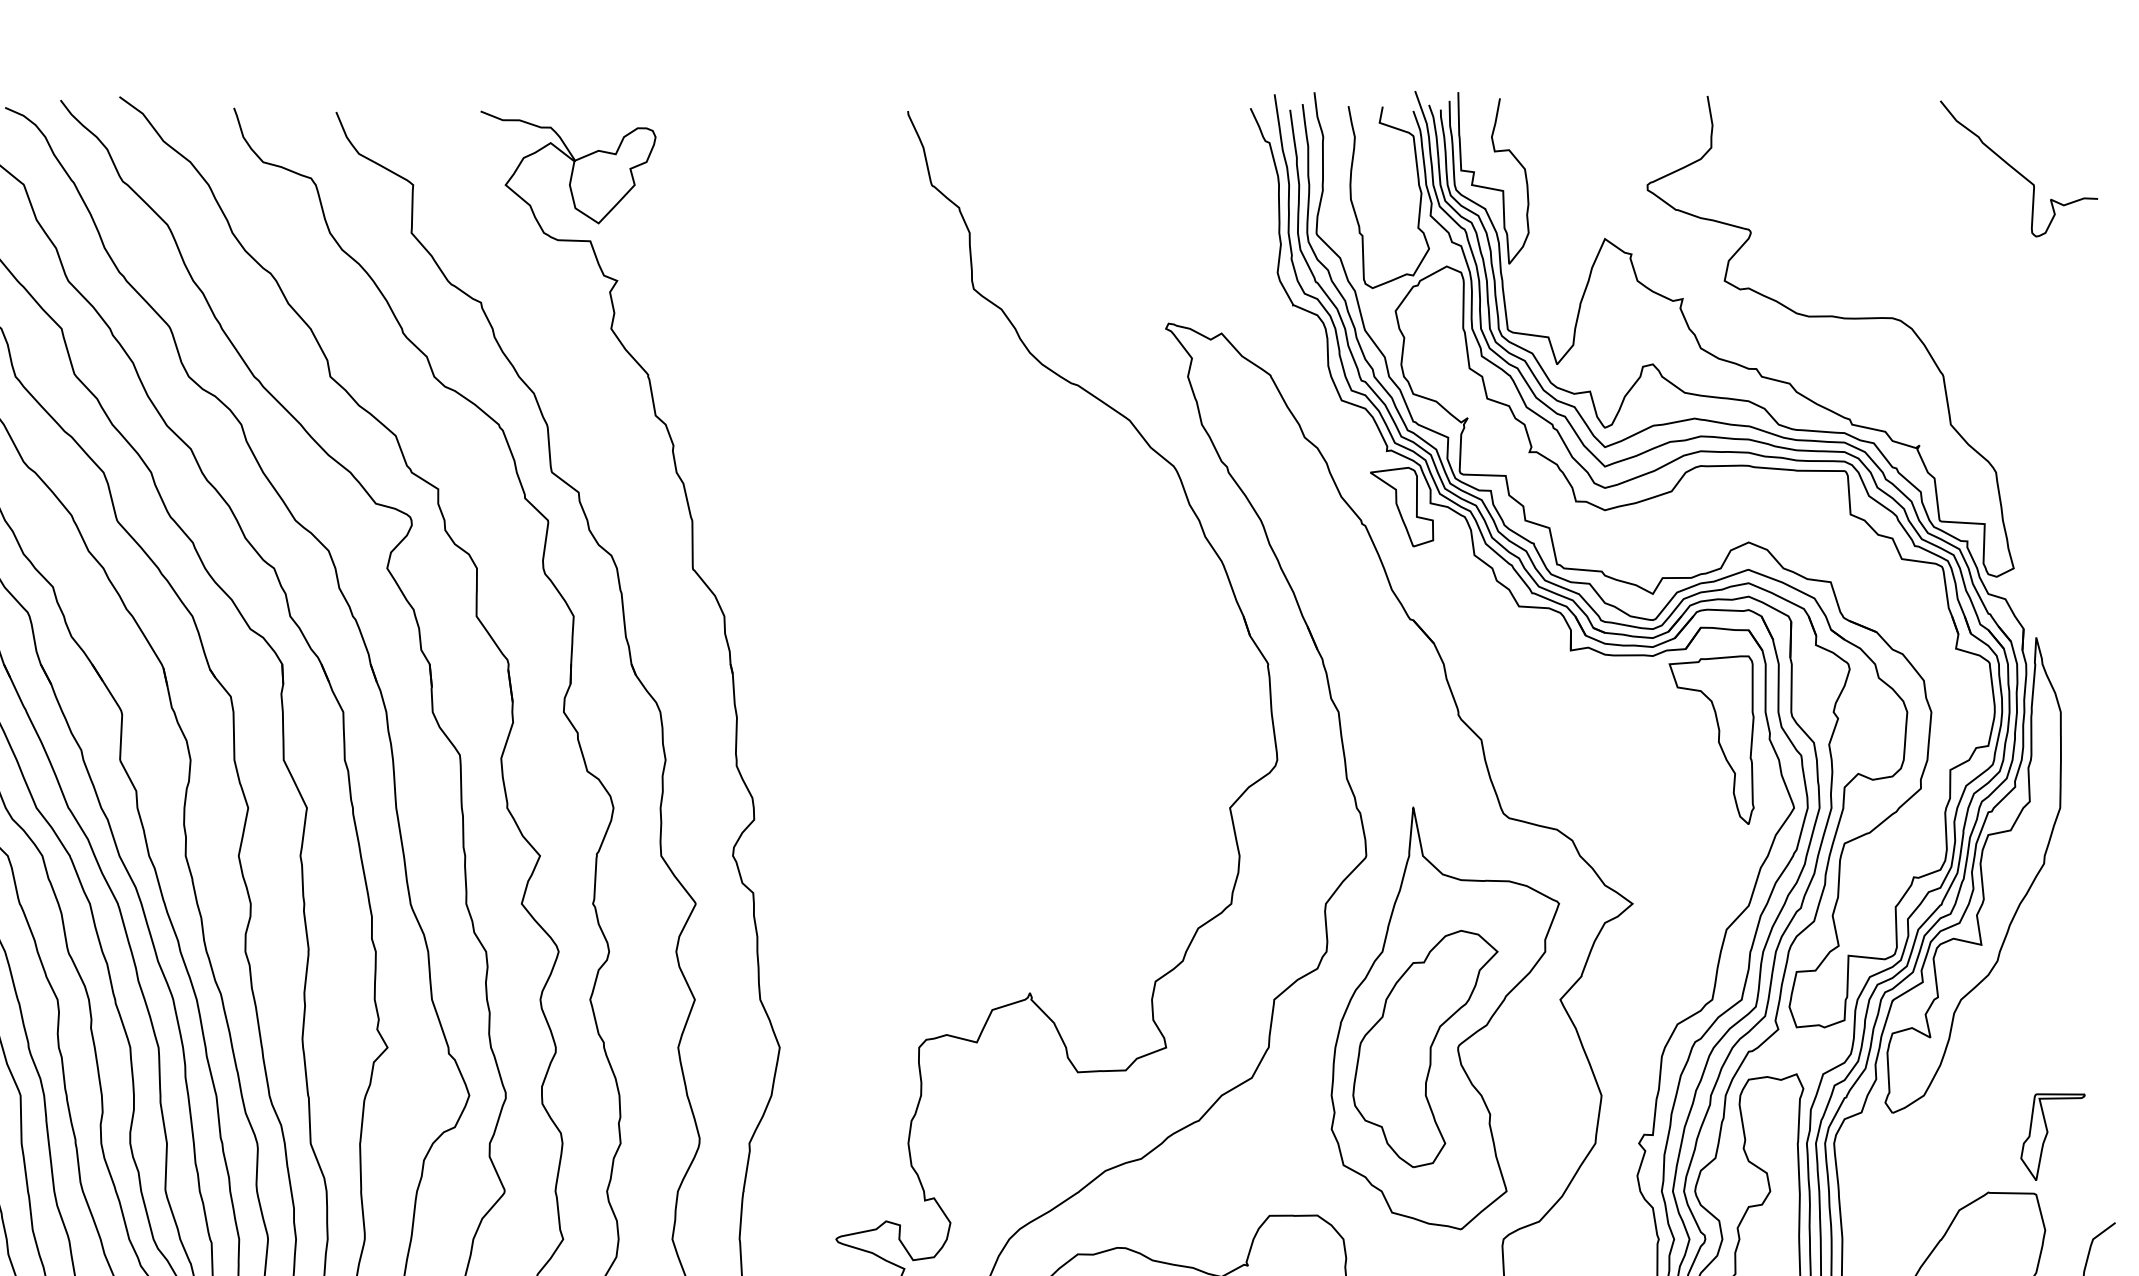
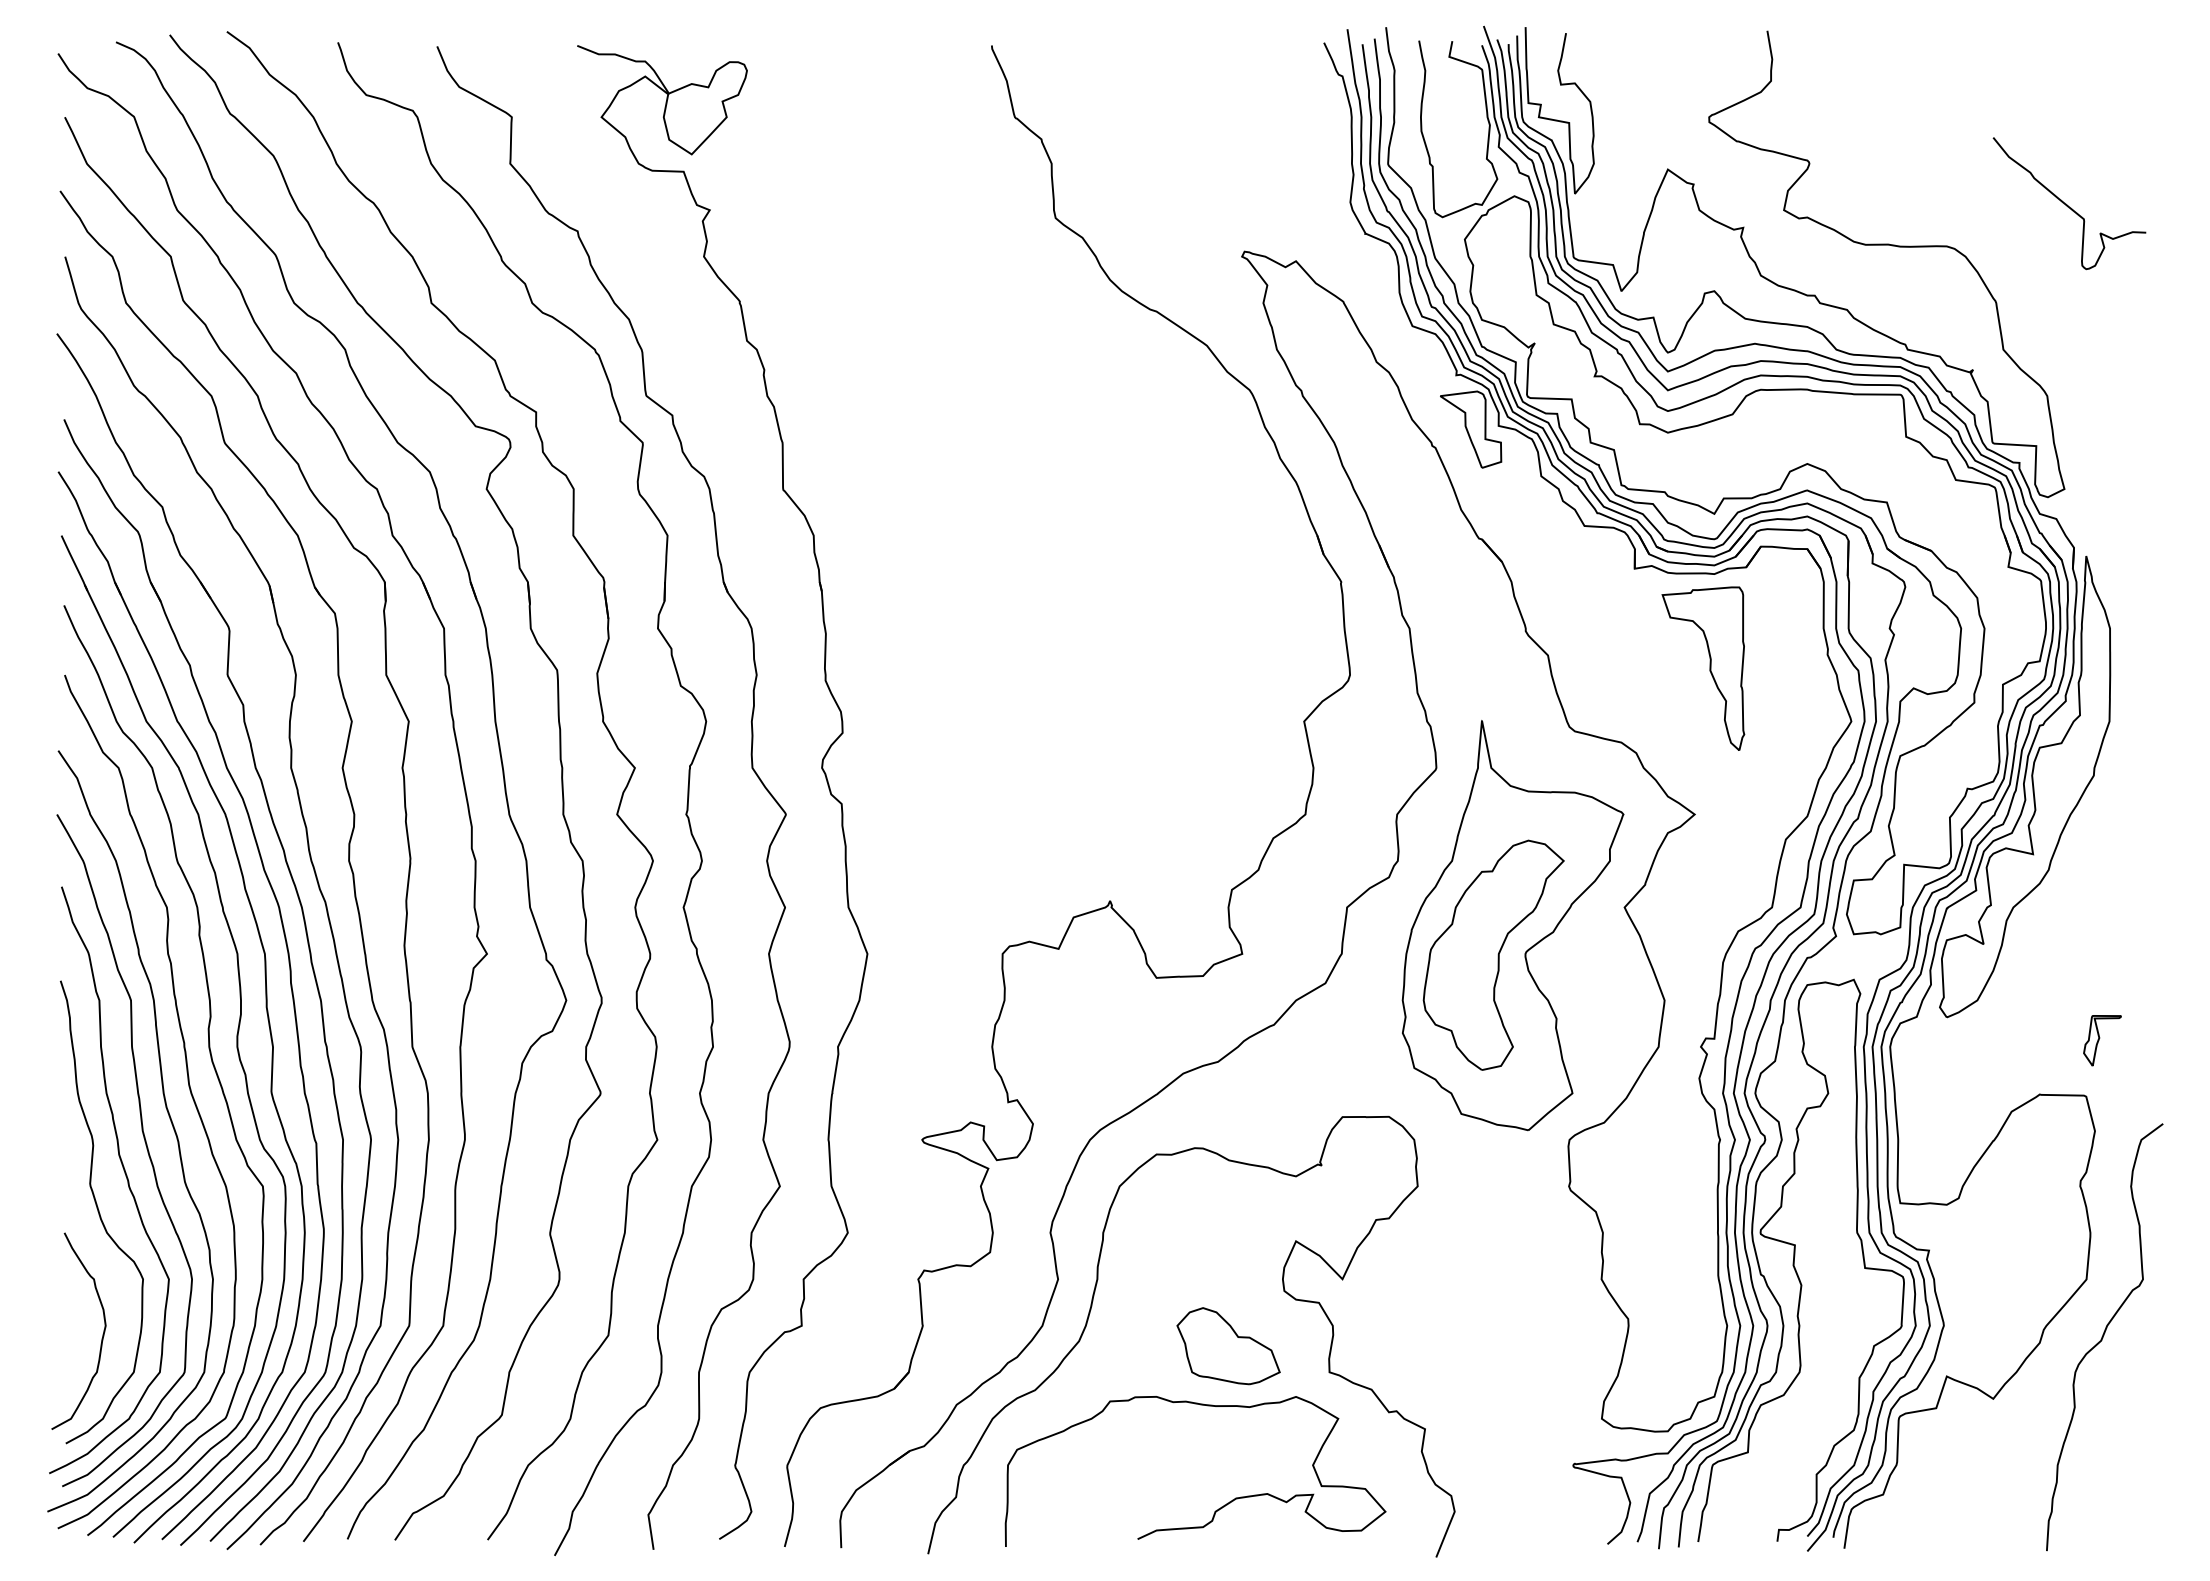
curve: (2016, 169) -> (2067, 204), moved
part: (1711, 739) -> (1703, 668), moved
part: (2053, 1136) -> (2102, 1040), size x0.6

